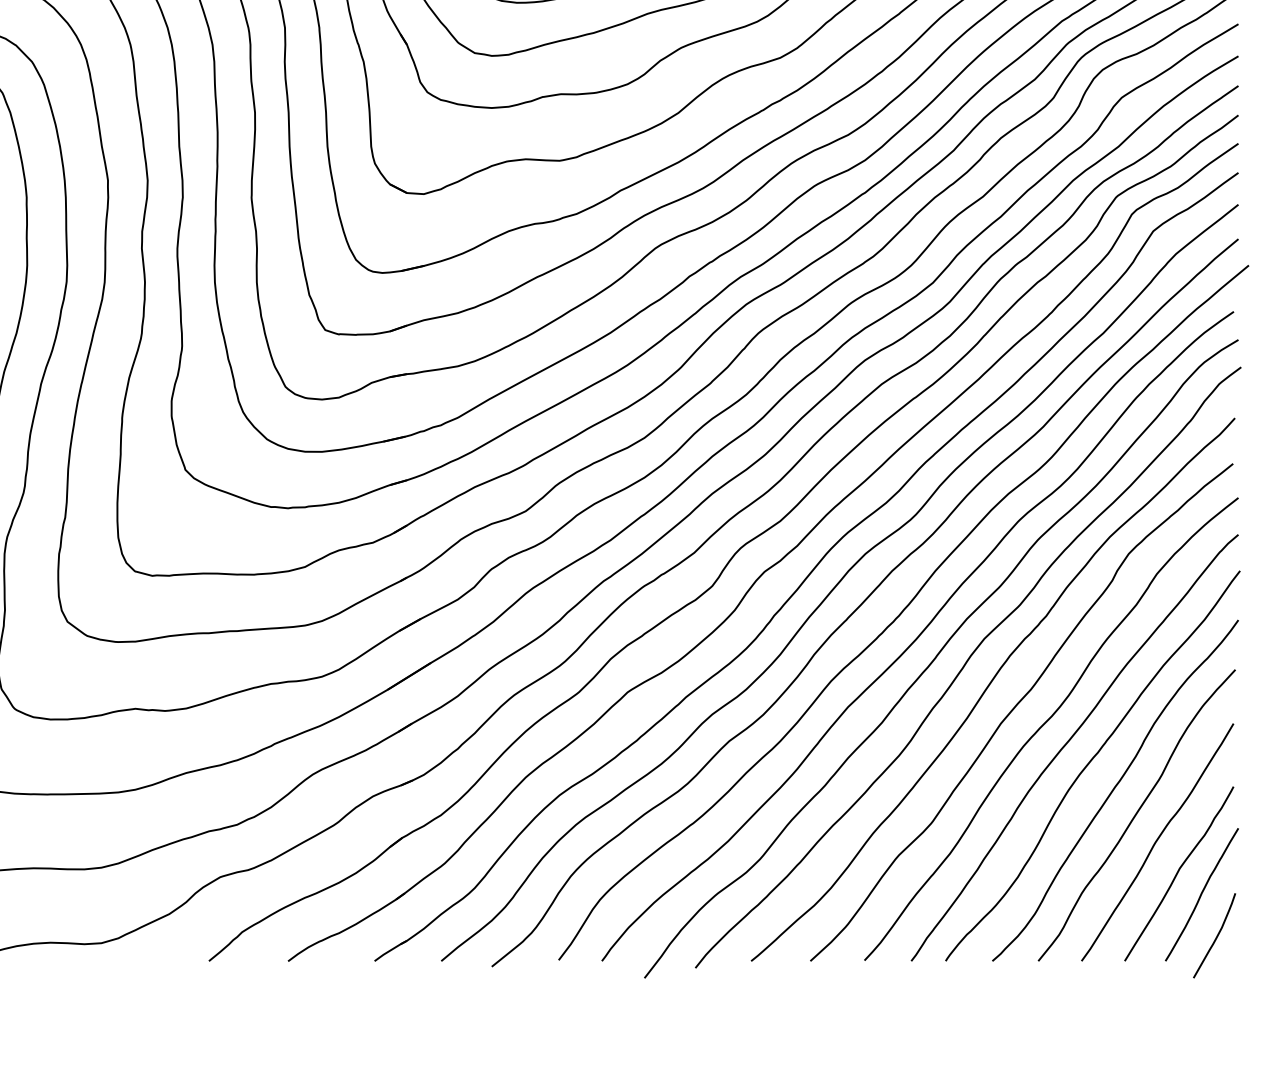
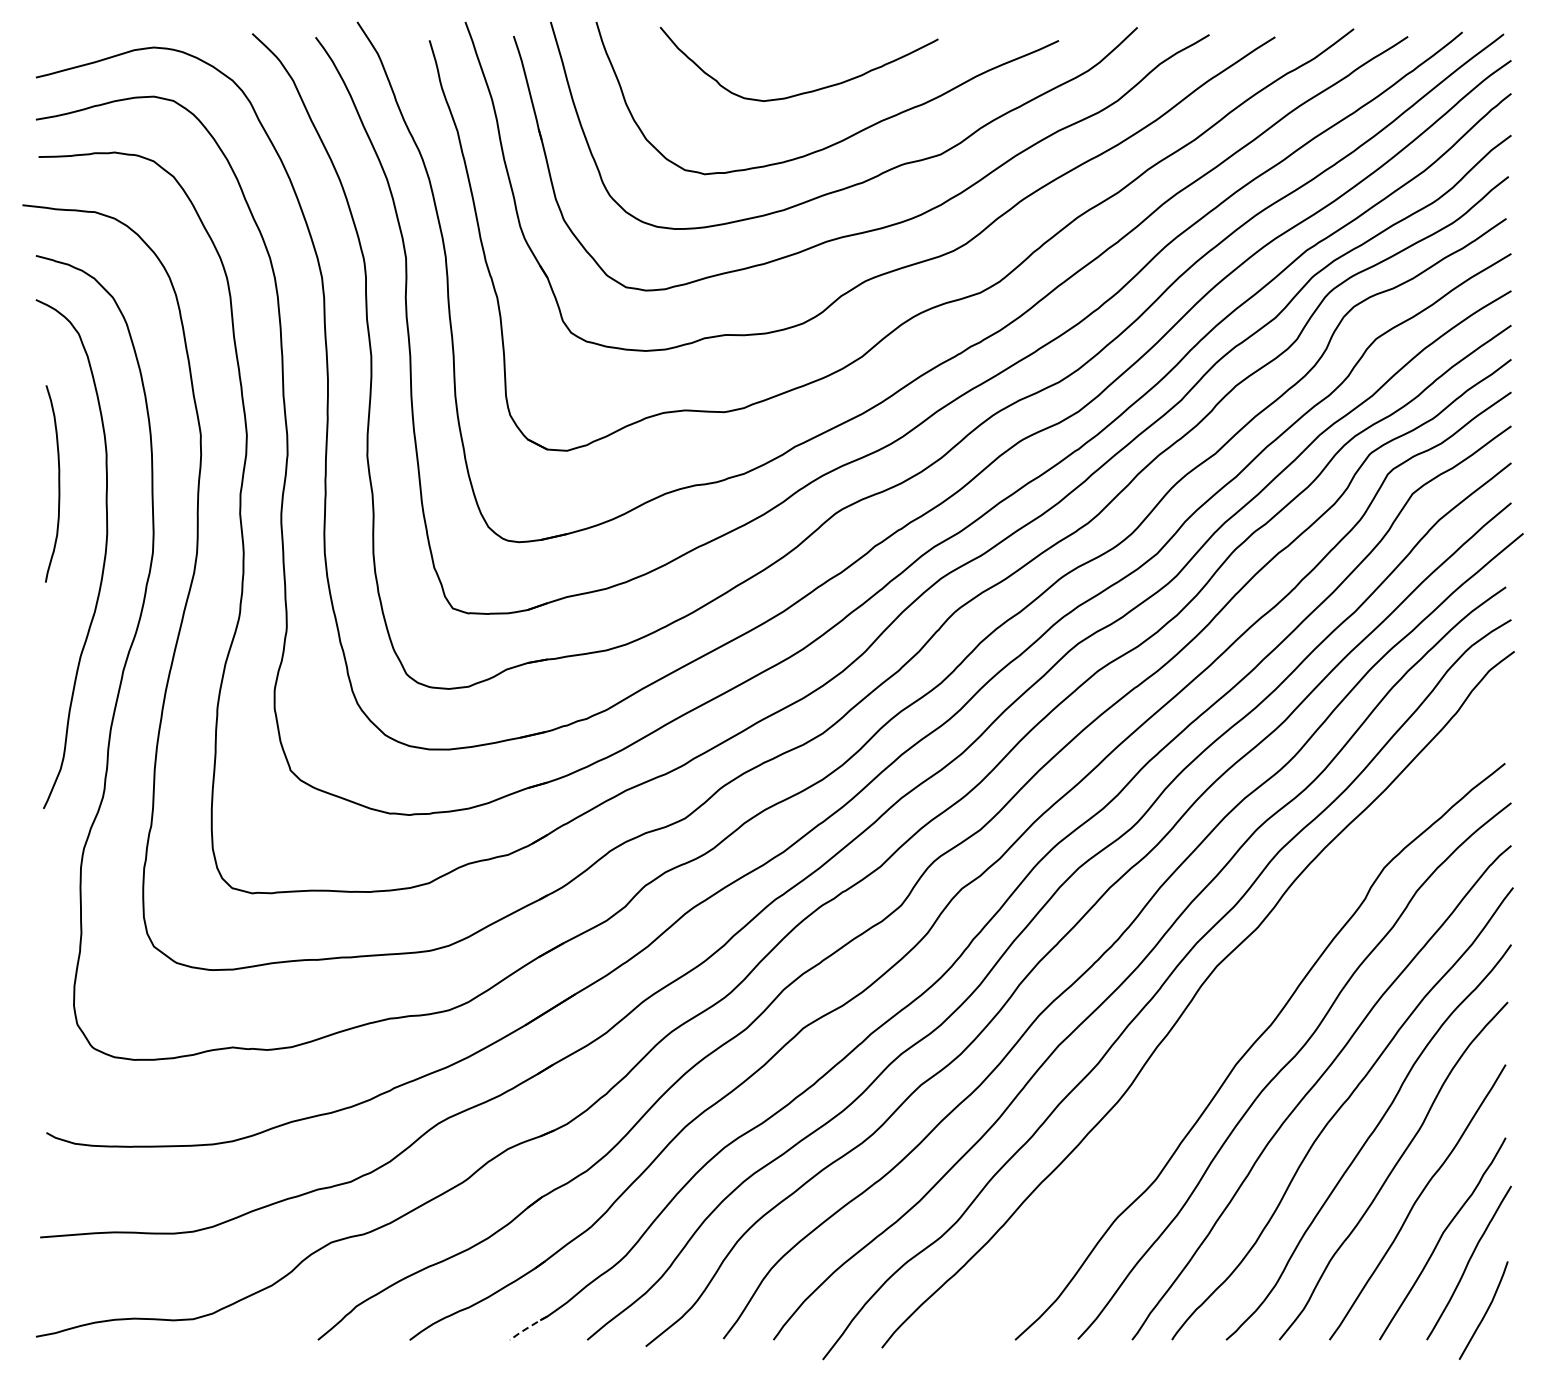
curve: (989, 686) -> (1222, 1021), removed
line: (390, 950) -> (528, 1327), solid -> dashed

